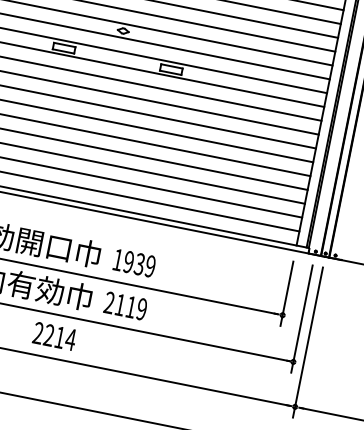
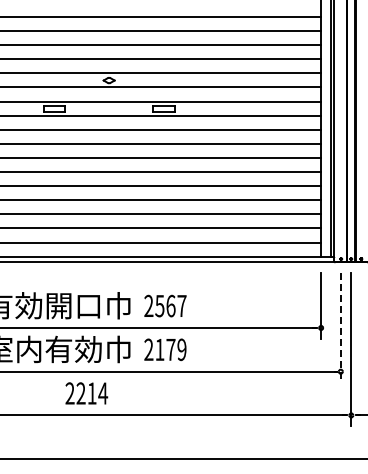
text: (134, 262) -> (165, 305), 1939 -> 2567
text: (130, 306) -> (170, 349), 2119 -> 2179
line: (301, 318) -> (340, 327), solid -> dashed
text: (54, 336) -> (86, 393), moved

